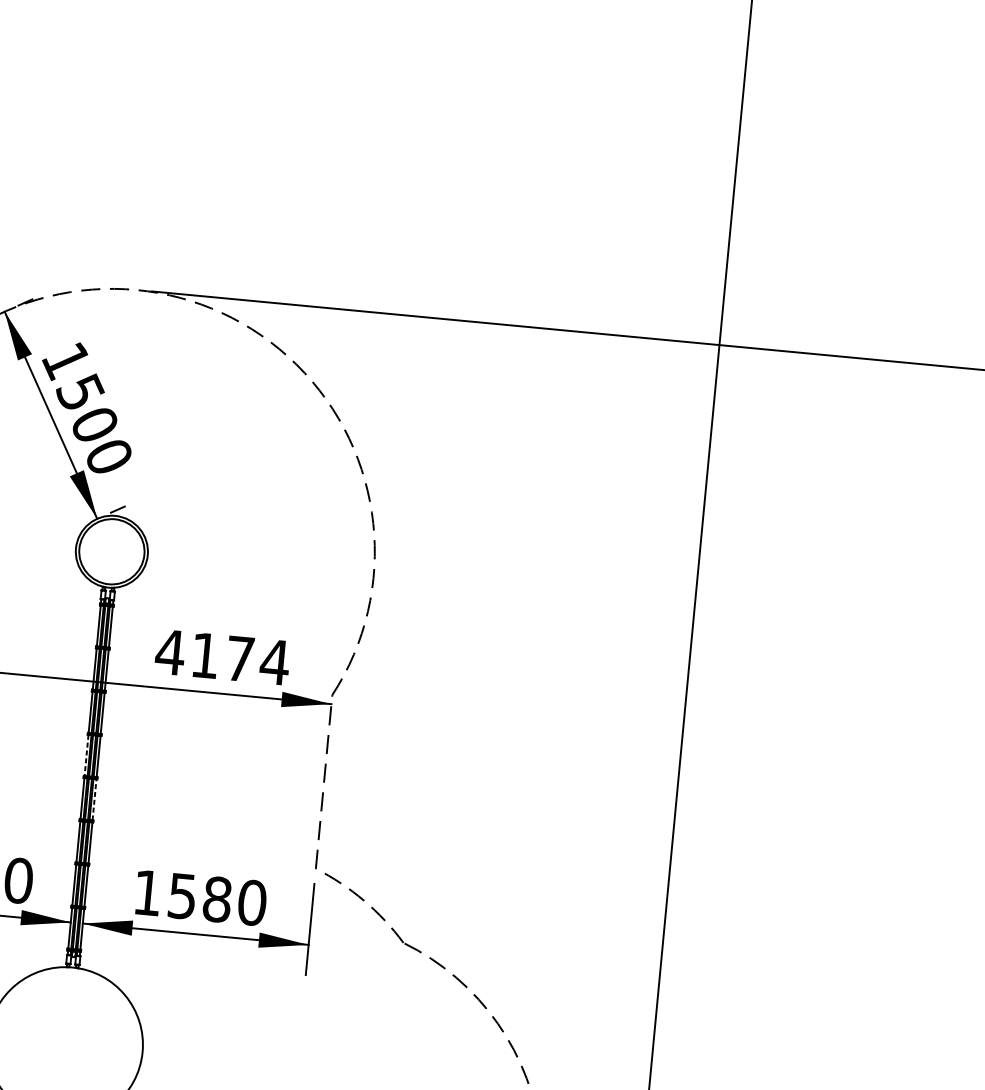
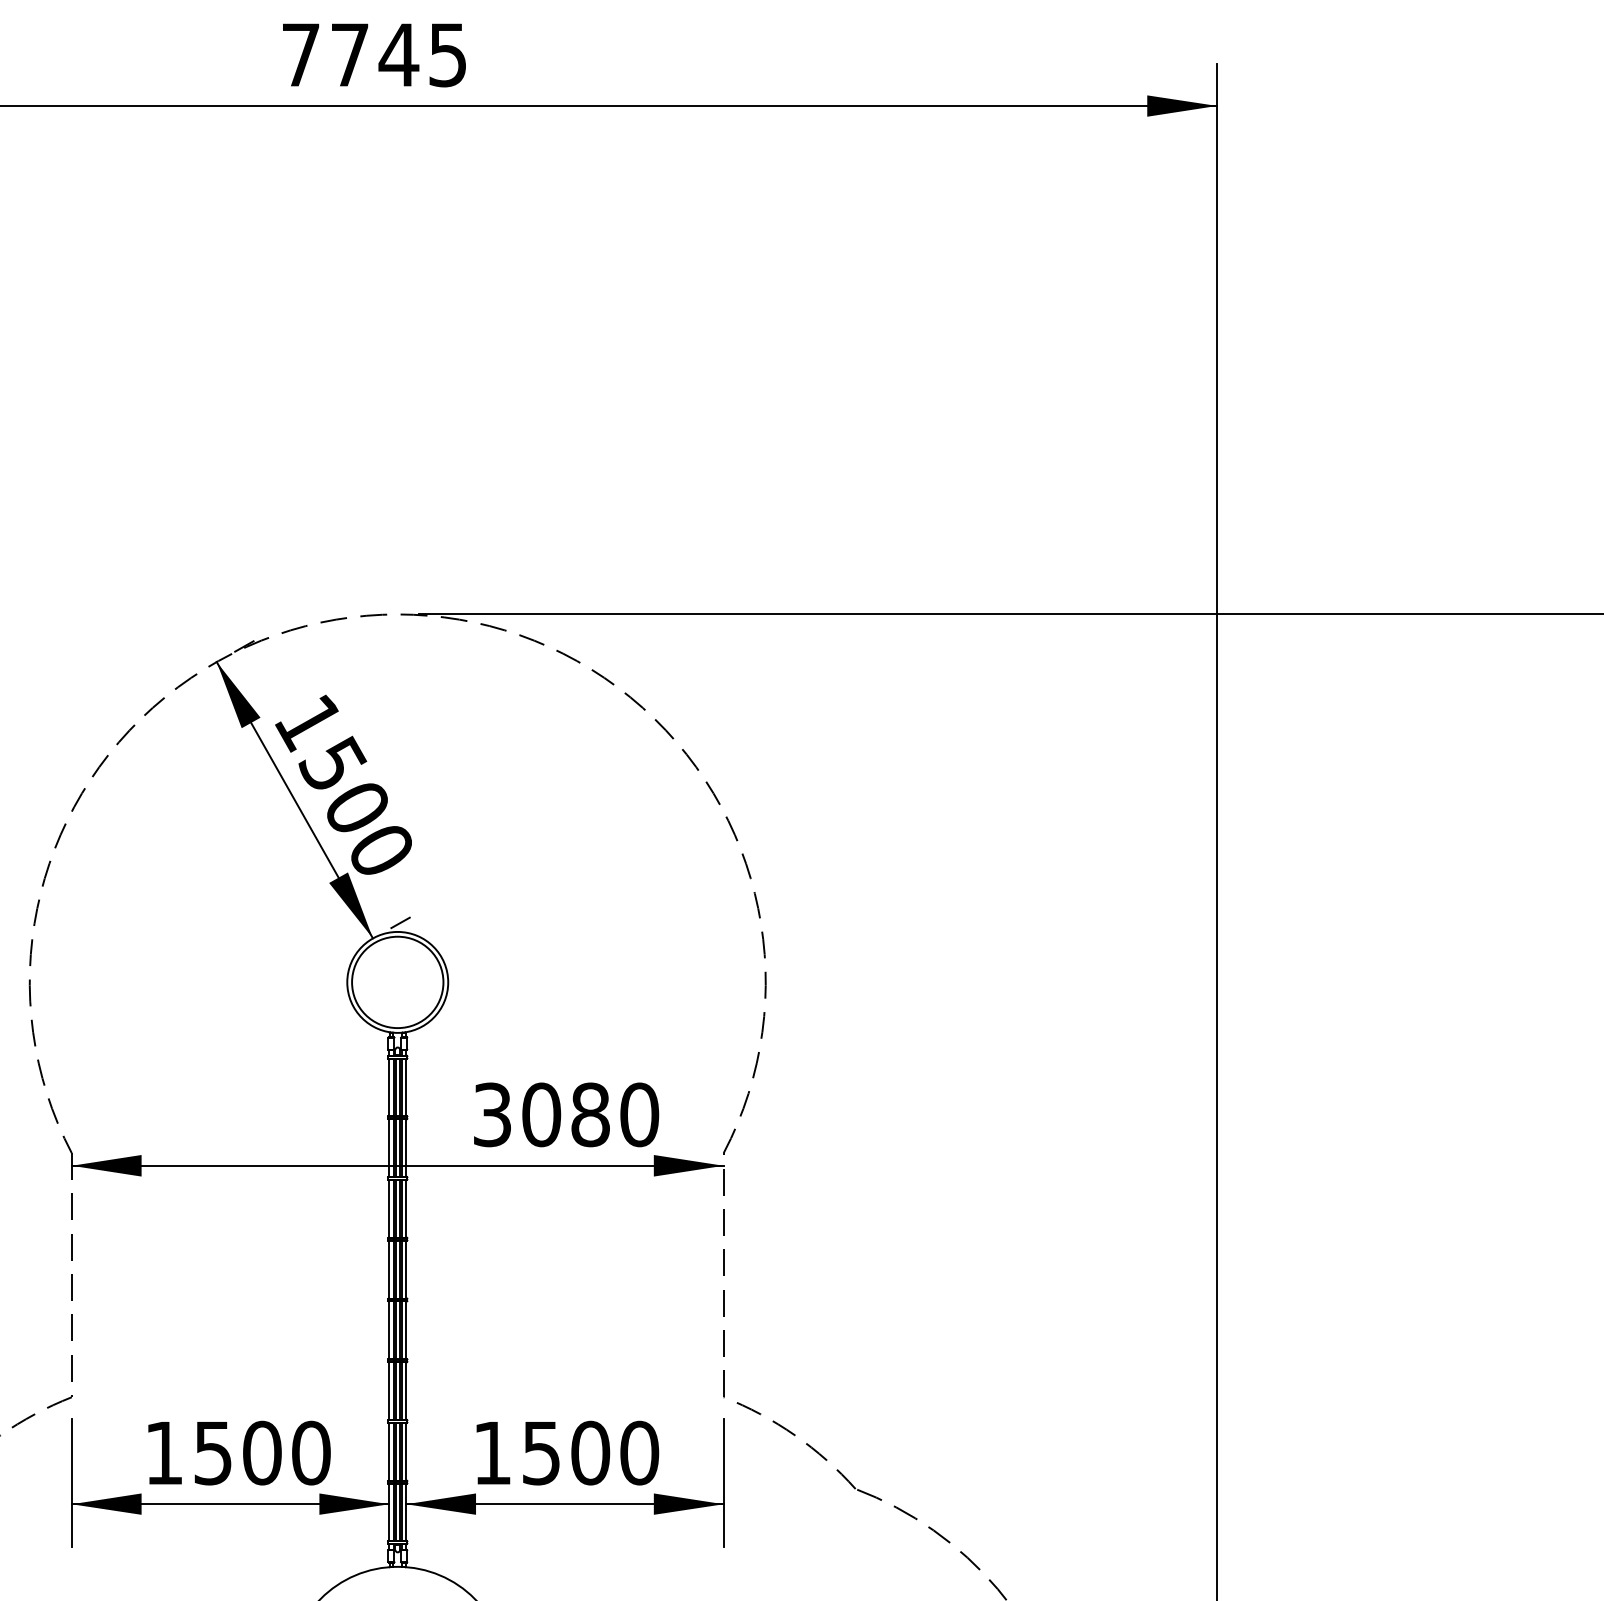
text: (222, 657) -> (565, 1114), 4174 -> 3080
line: (86, 755) -> (389, 1269), dashed -> solid
line: (94, 799) -> (406, 1330), dashed -> solid
text: (217, 899) -> (590, 1453), 1580 -> 1500

